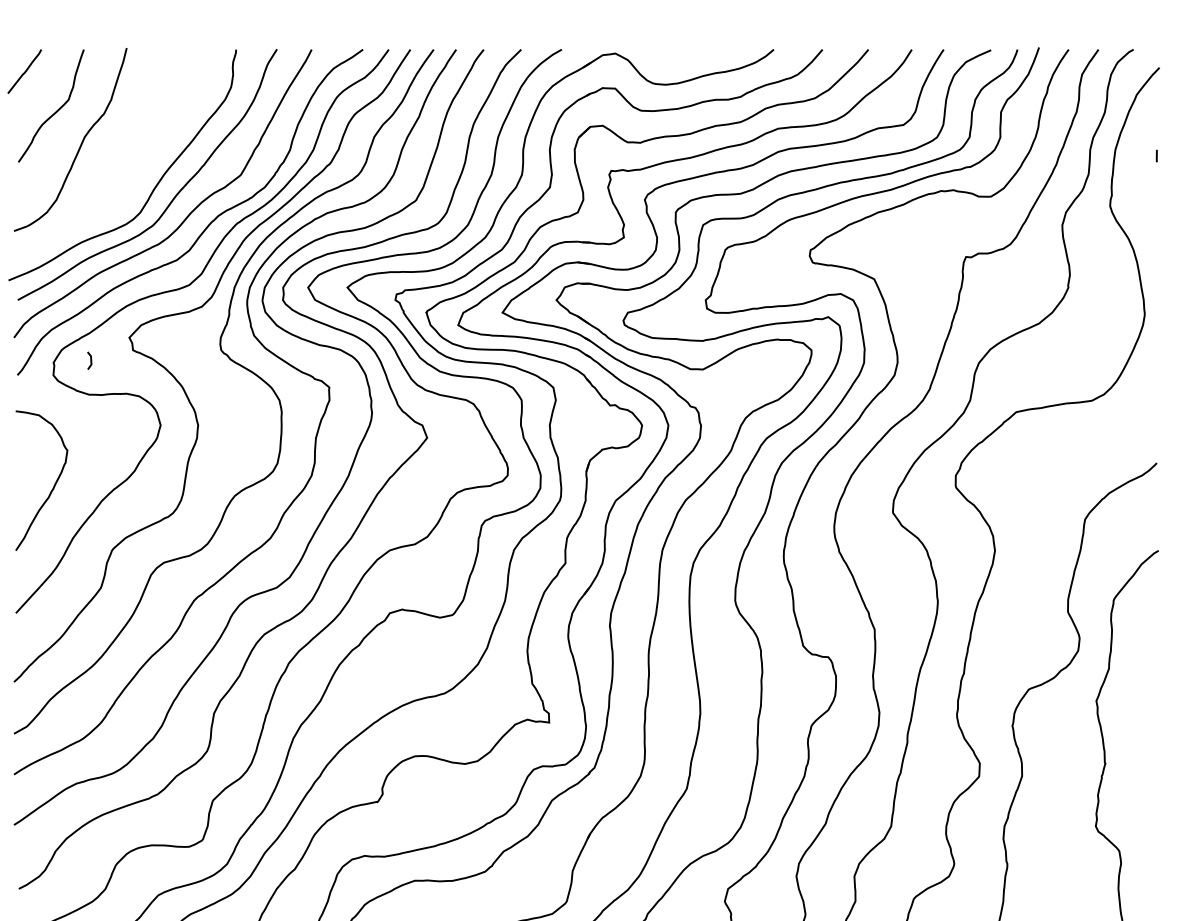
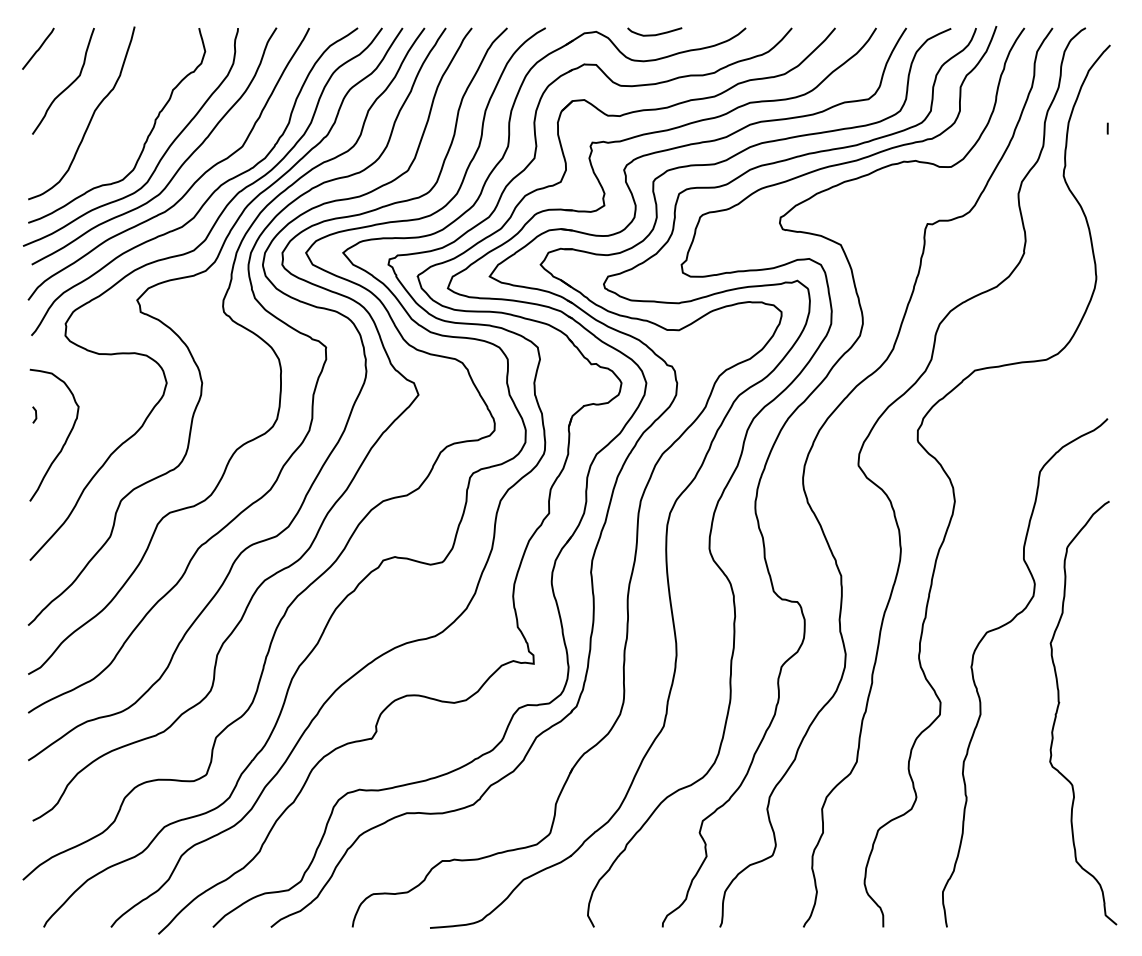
curve: (677, 56) -> (654, 34), added
curve: (140, 163) -> (147, 135), added
line: (90, 360) -> (35, 414), moved

